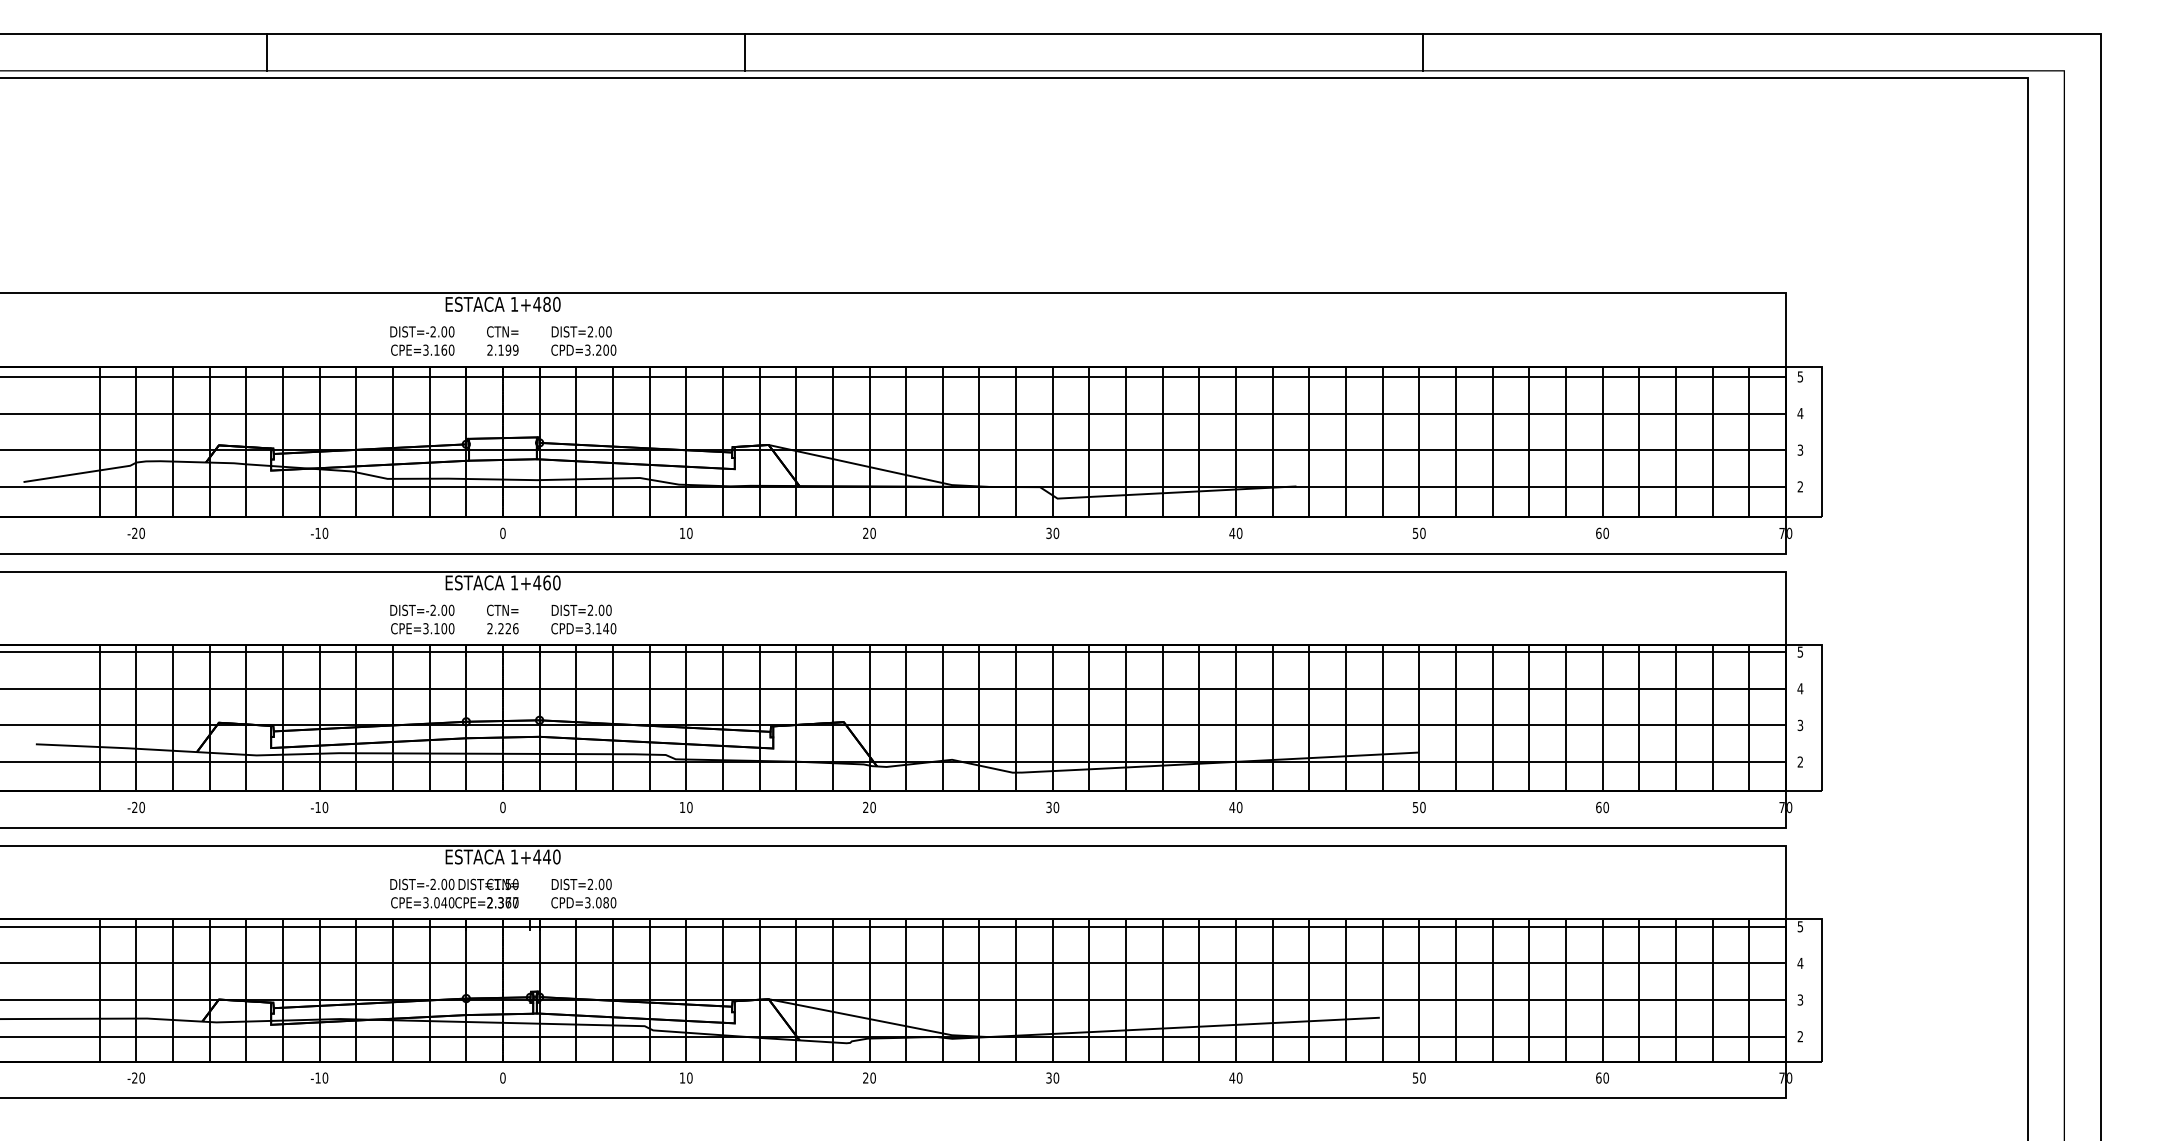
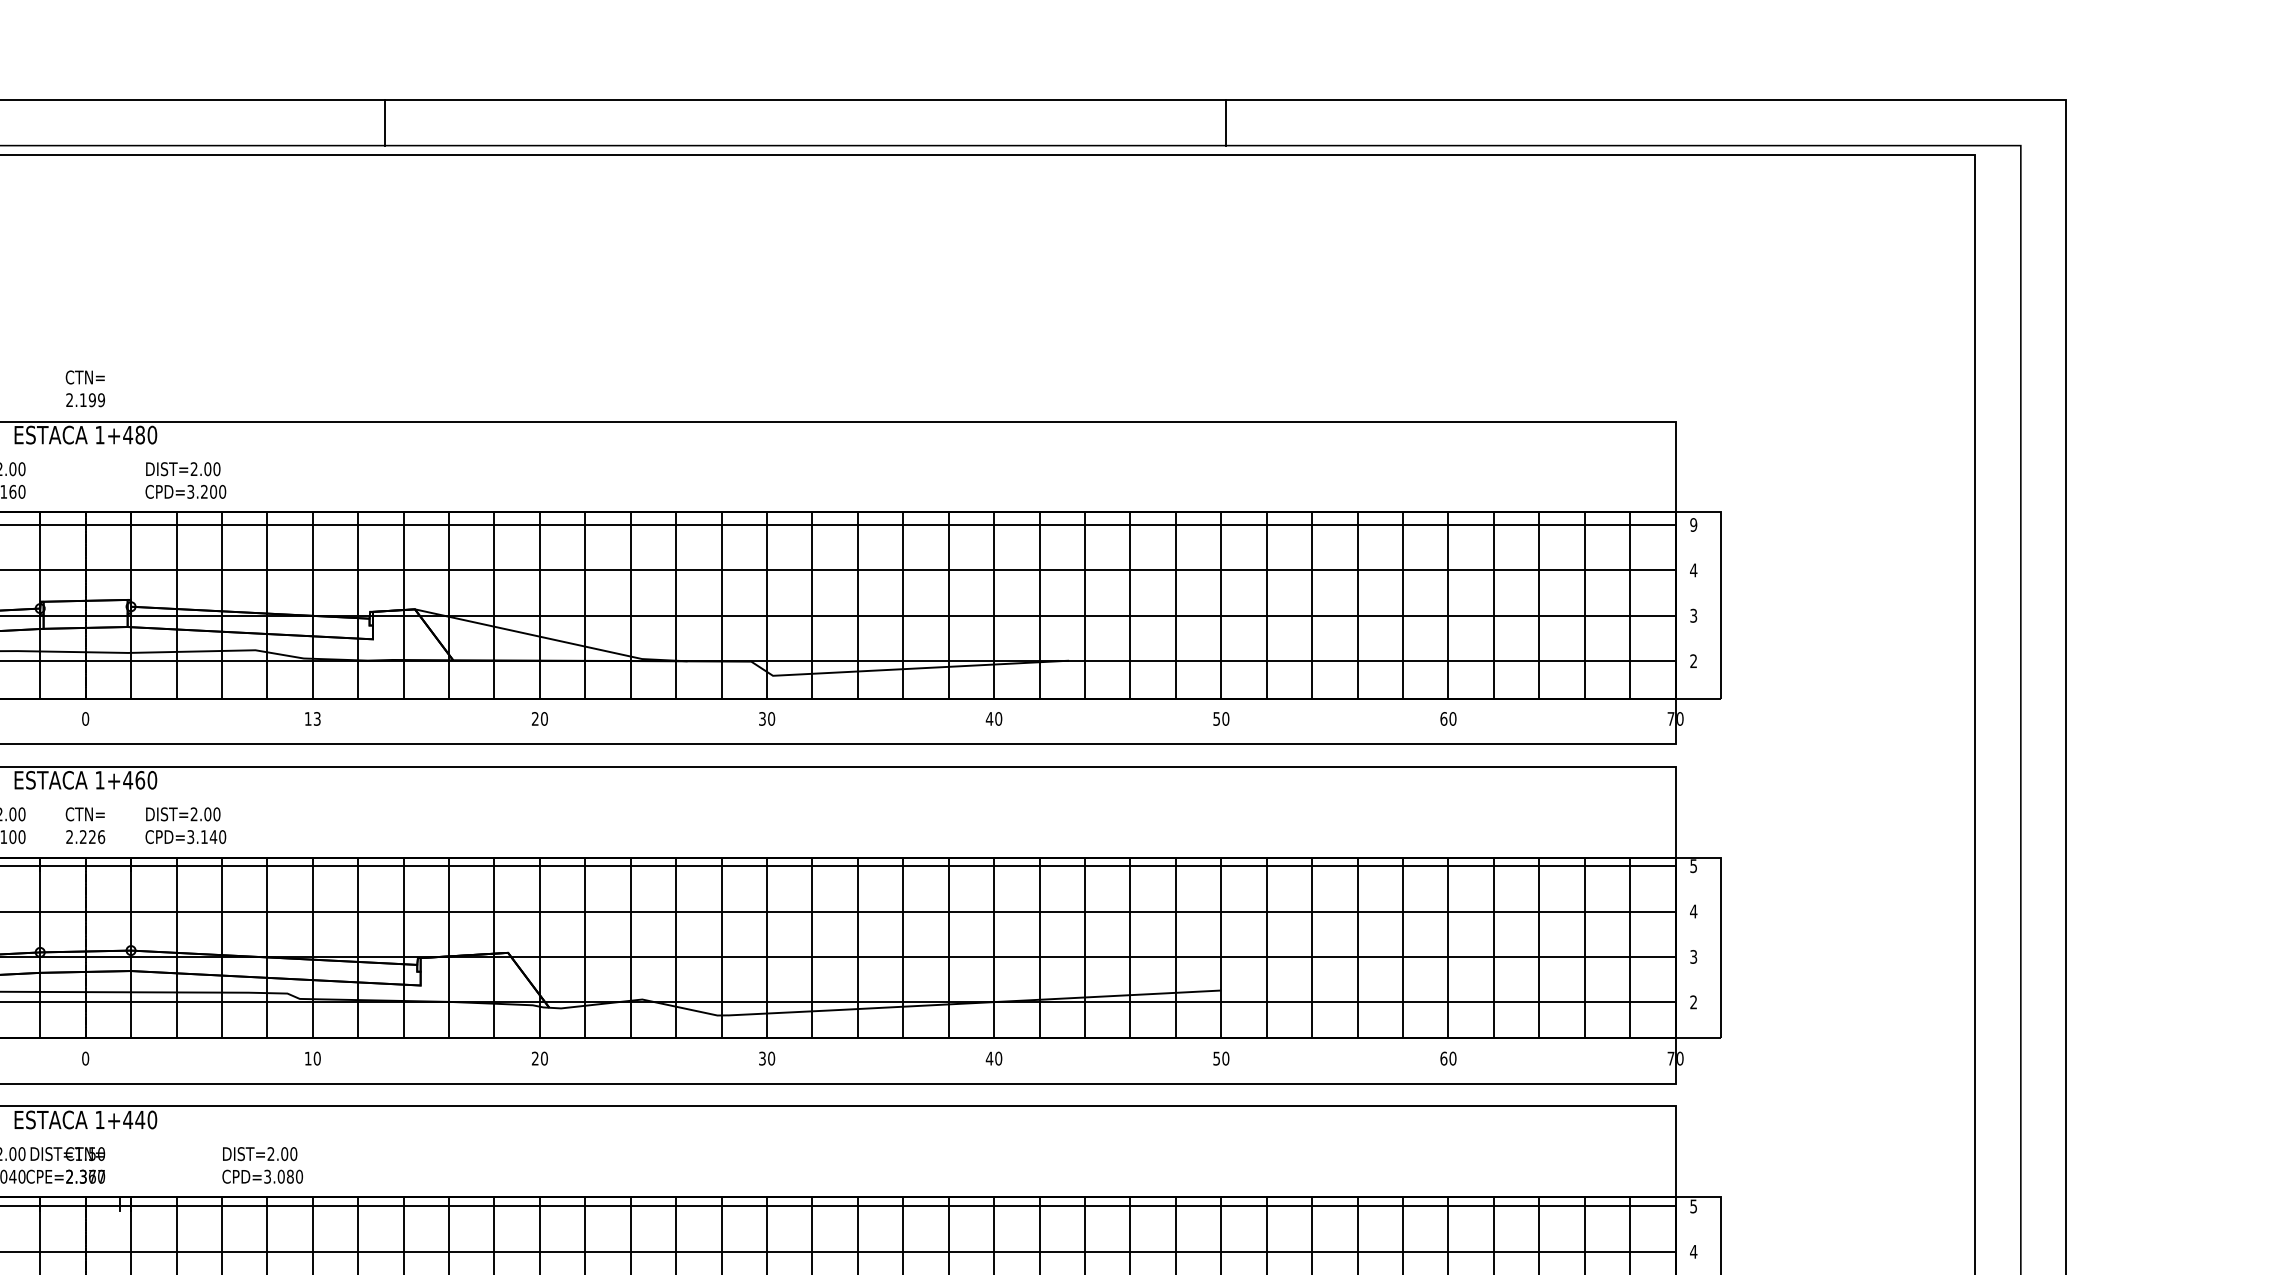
text: (502, 340) -> (85, 388), moved
text: (1800, 376) -> (1693, 524), 5 -> 9
text: (689, 532) -> (316, 717), 10 -> 13
text: (583, 893) -> (262, 1165), moved

